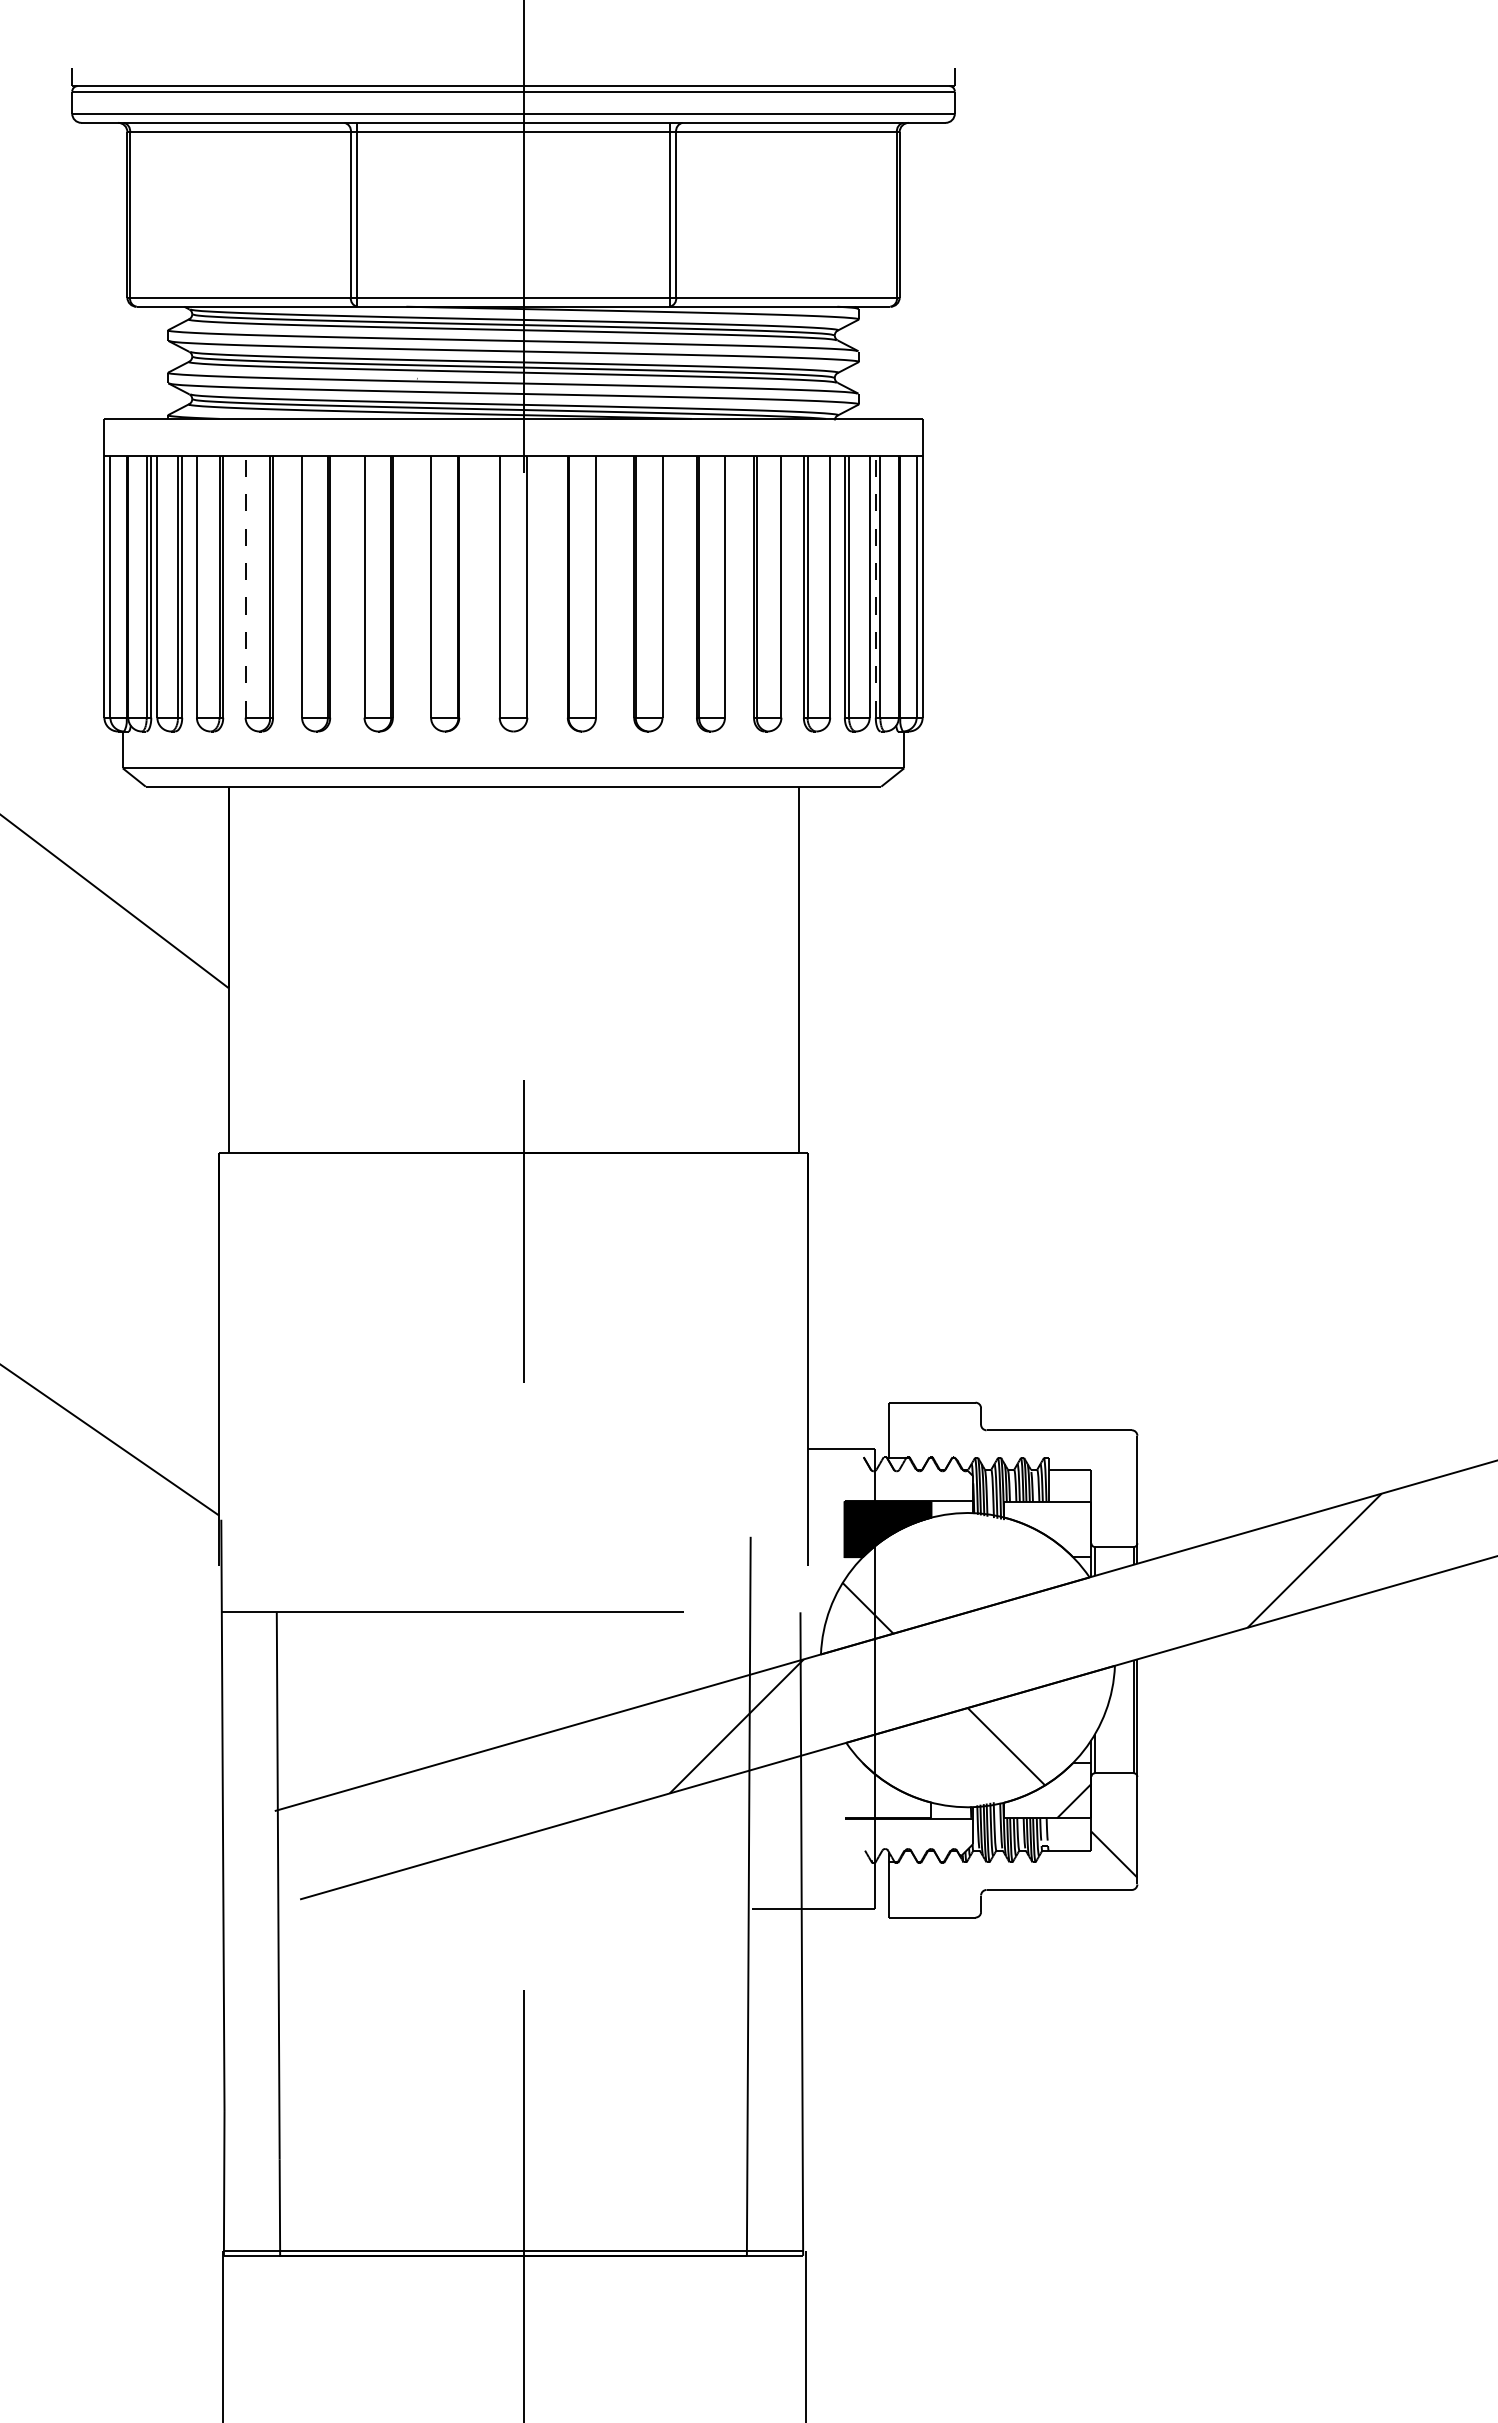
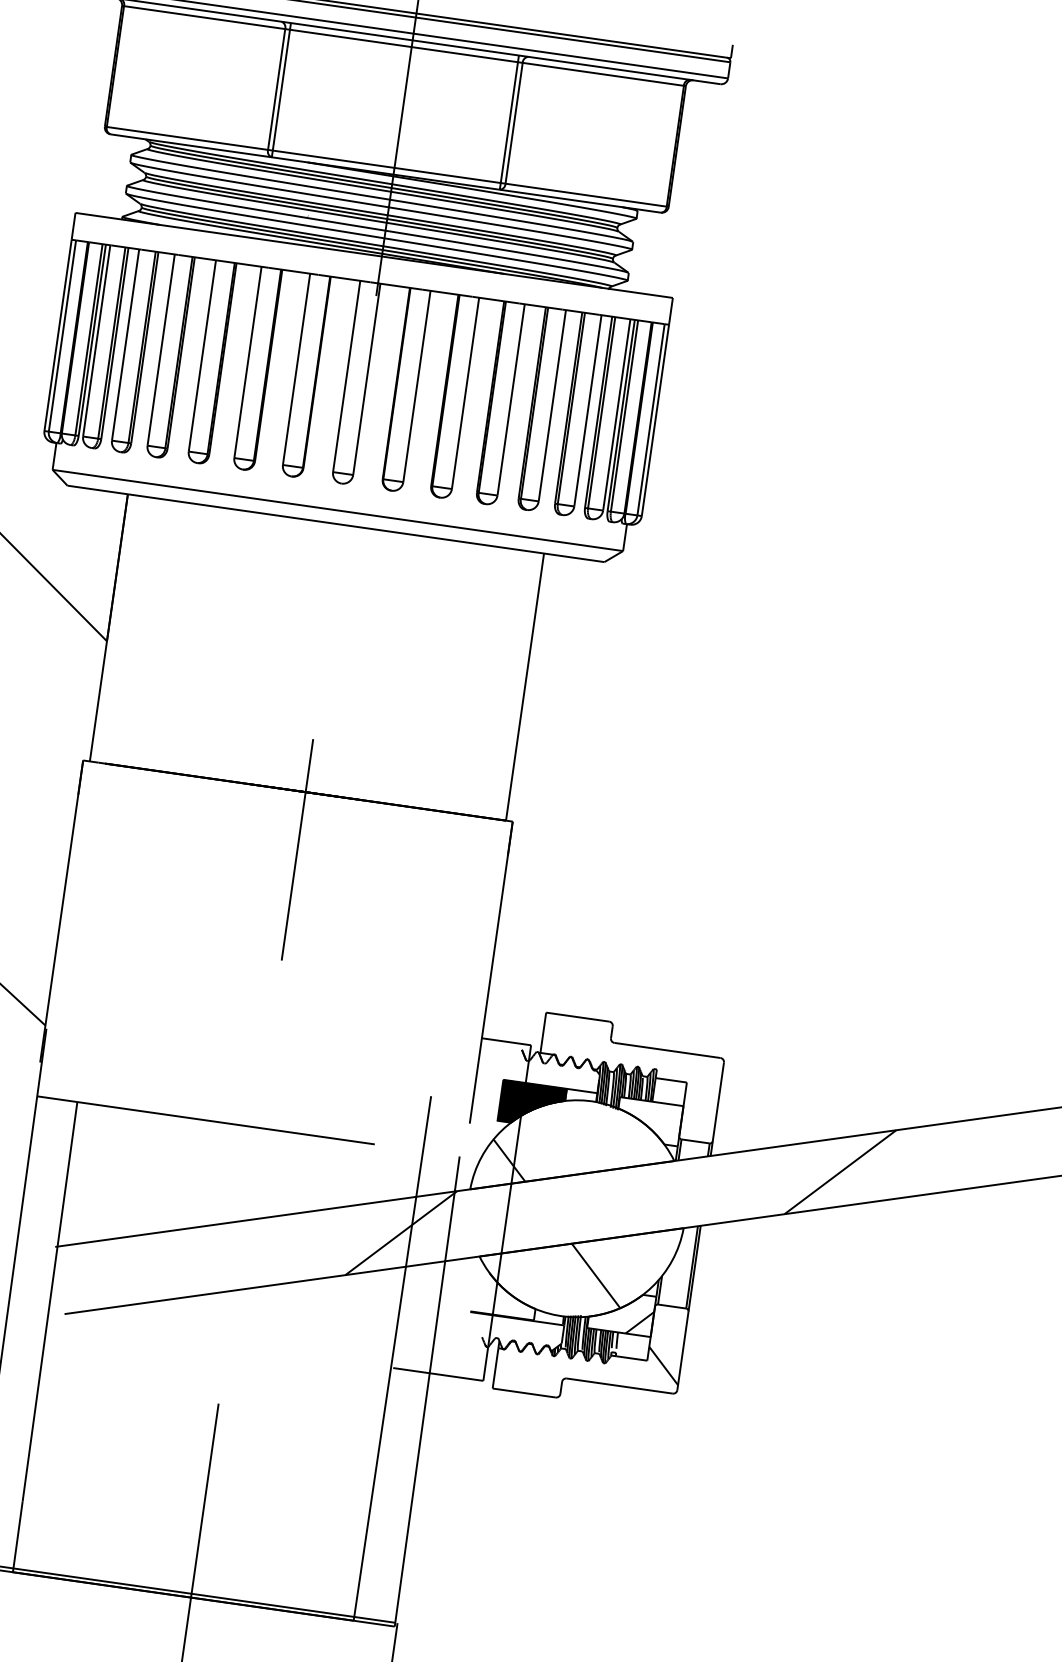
line: (245, 586) -> (161, 349), dashed -> solid
line: (875, 586) -> (621, 415), dashed -> solid

